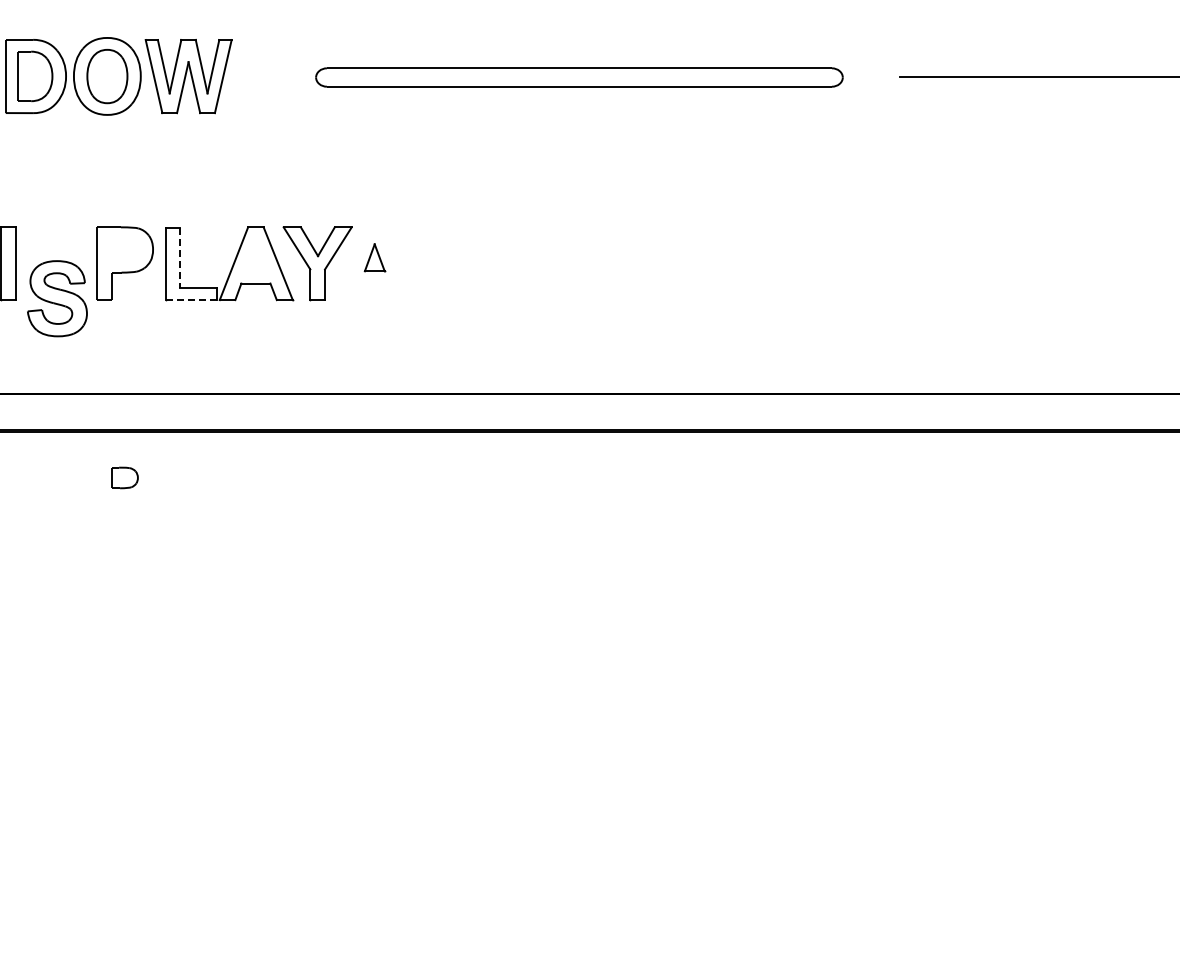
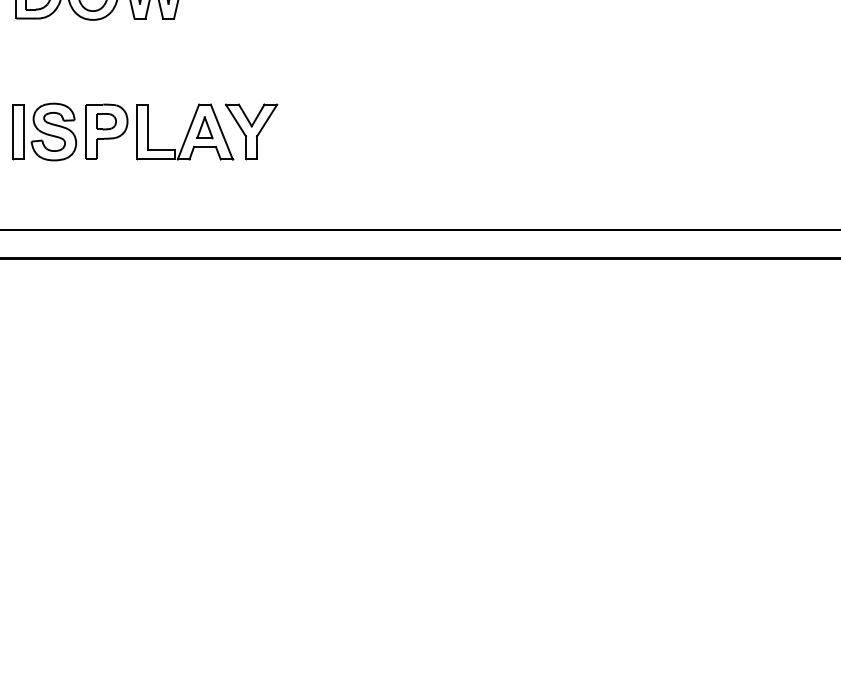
line: (180, 257) -> (148, 127), dashed -> solid
part: (374, 257) -> (204, 127), moved
part: (57, 298) -> (53, 131), moved
line: (191, 300) -> (156, 159), dashed -> solid
part: (124, 477) -> (105, 121), moved

